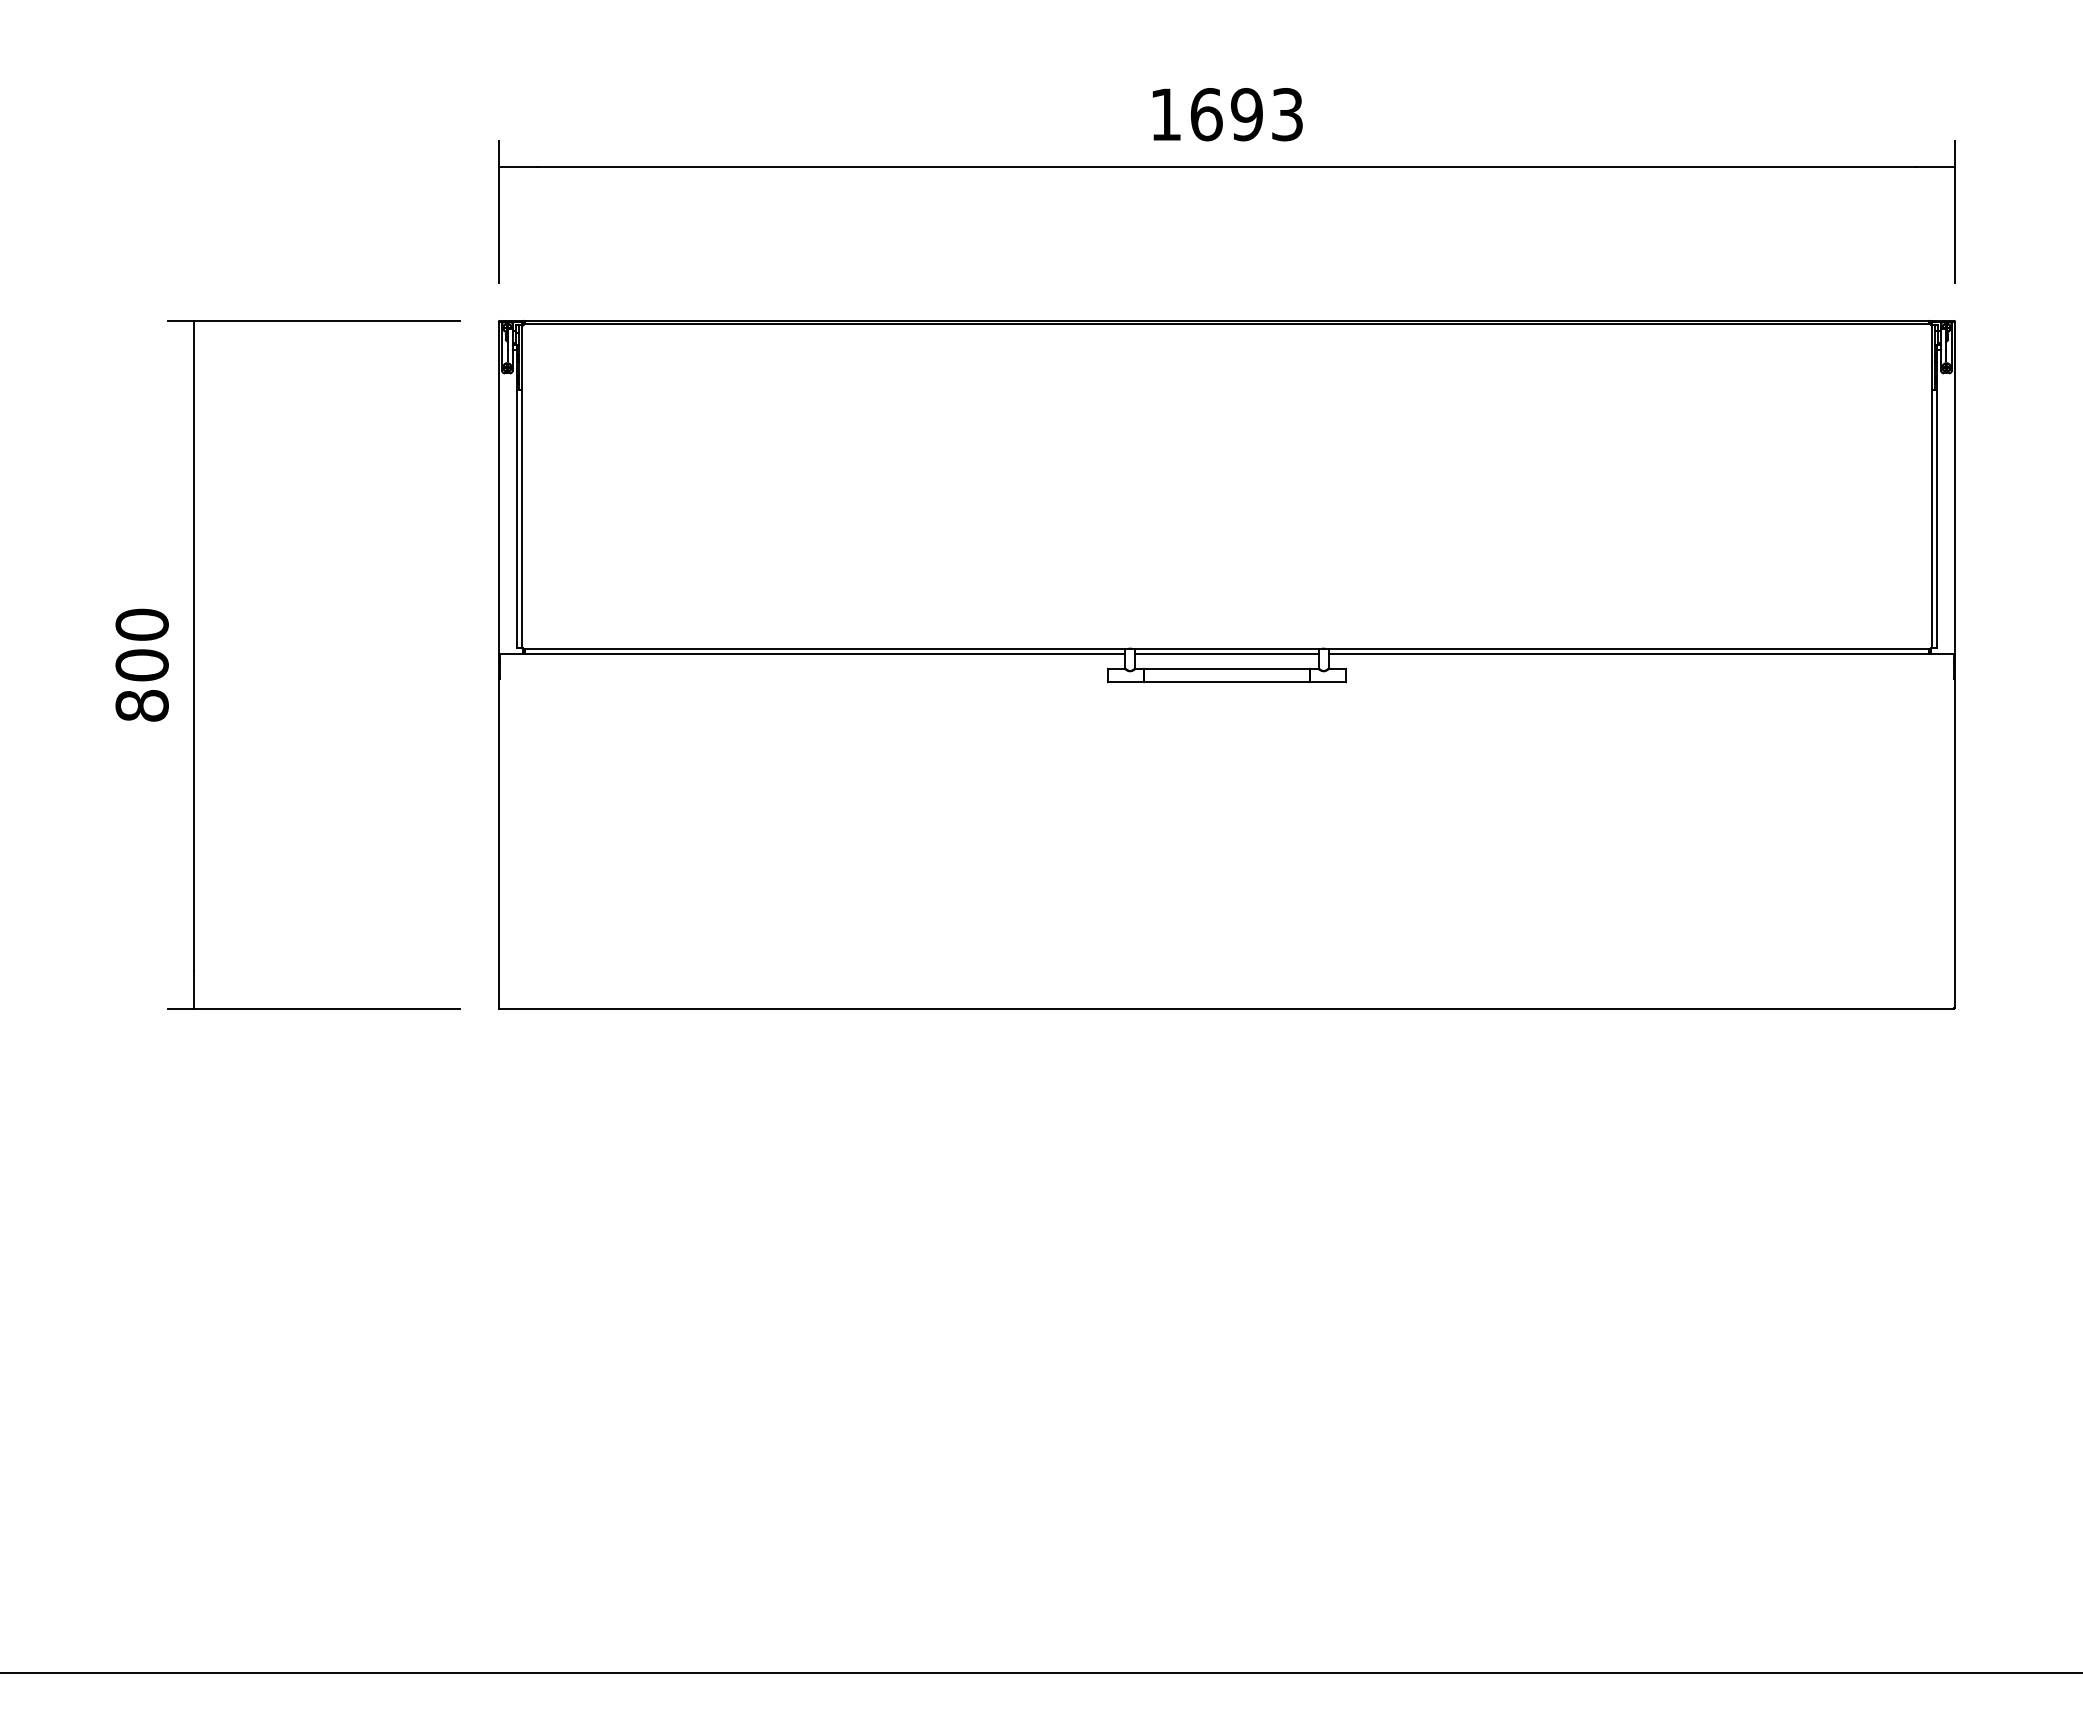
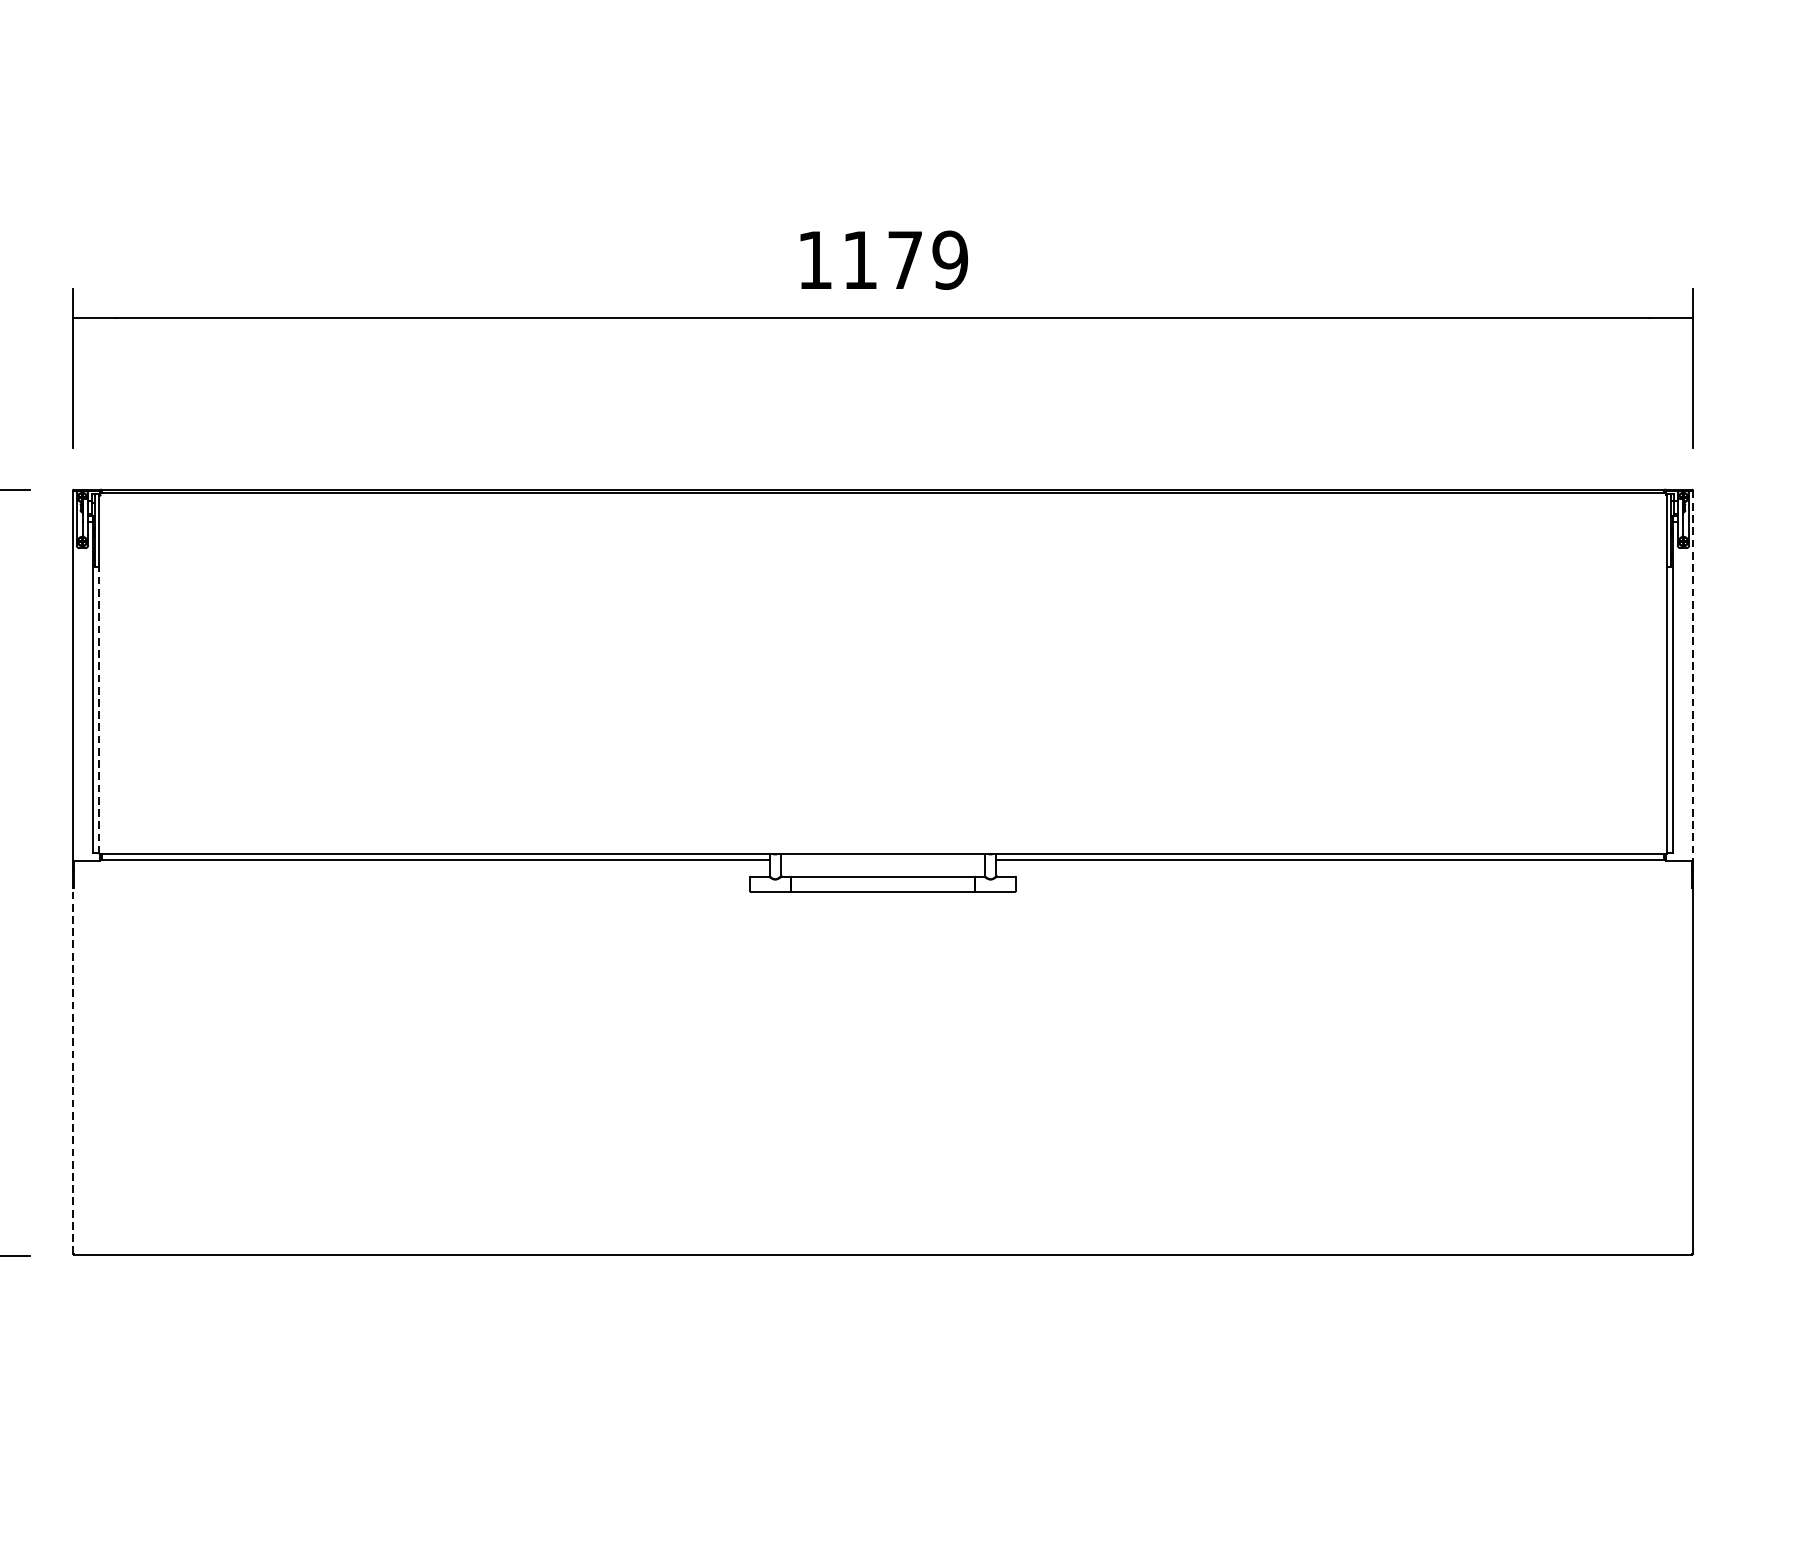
text: (1246, 114) -> (904, 260), 1693 -> 1179
line: (1955, 488) -> (1693, 676), solid -> dashed
line: (522, 518) -> (99, 709), solid -> dashed
line: (1226, 653) -> (882, 859), removed
line: (498, 843) -> (72, 1071), solid -> dashed

